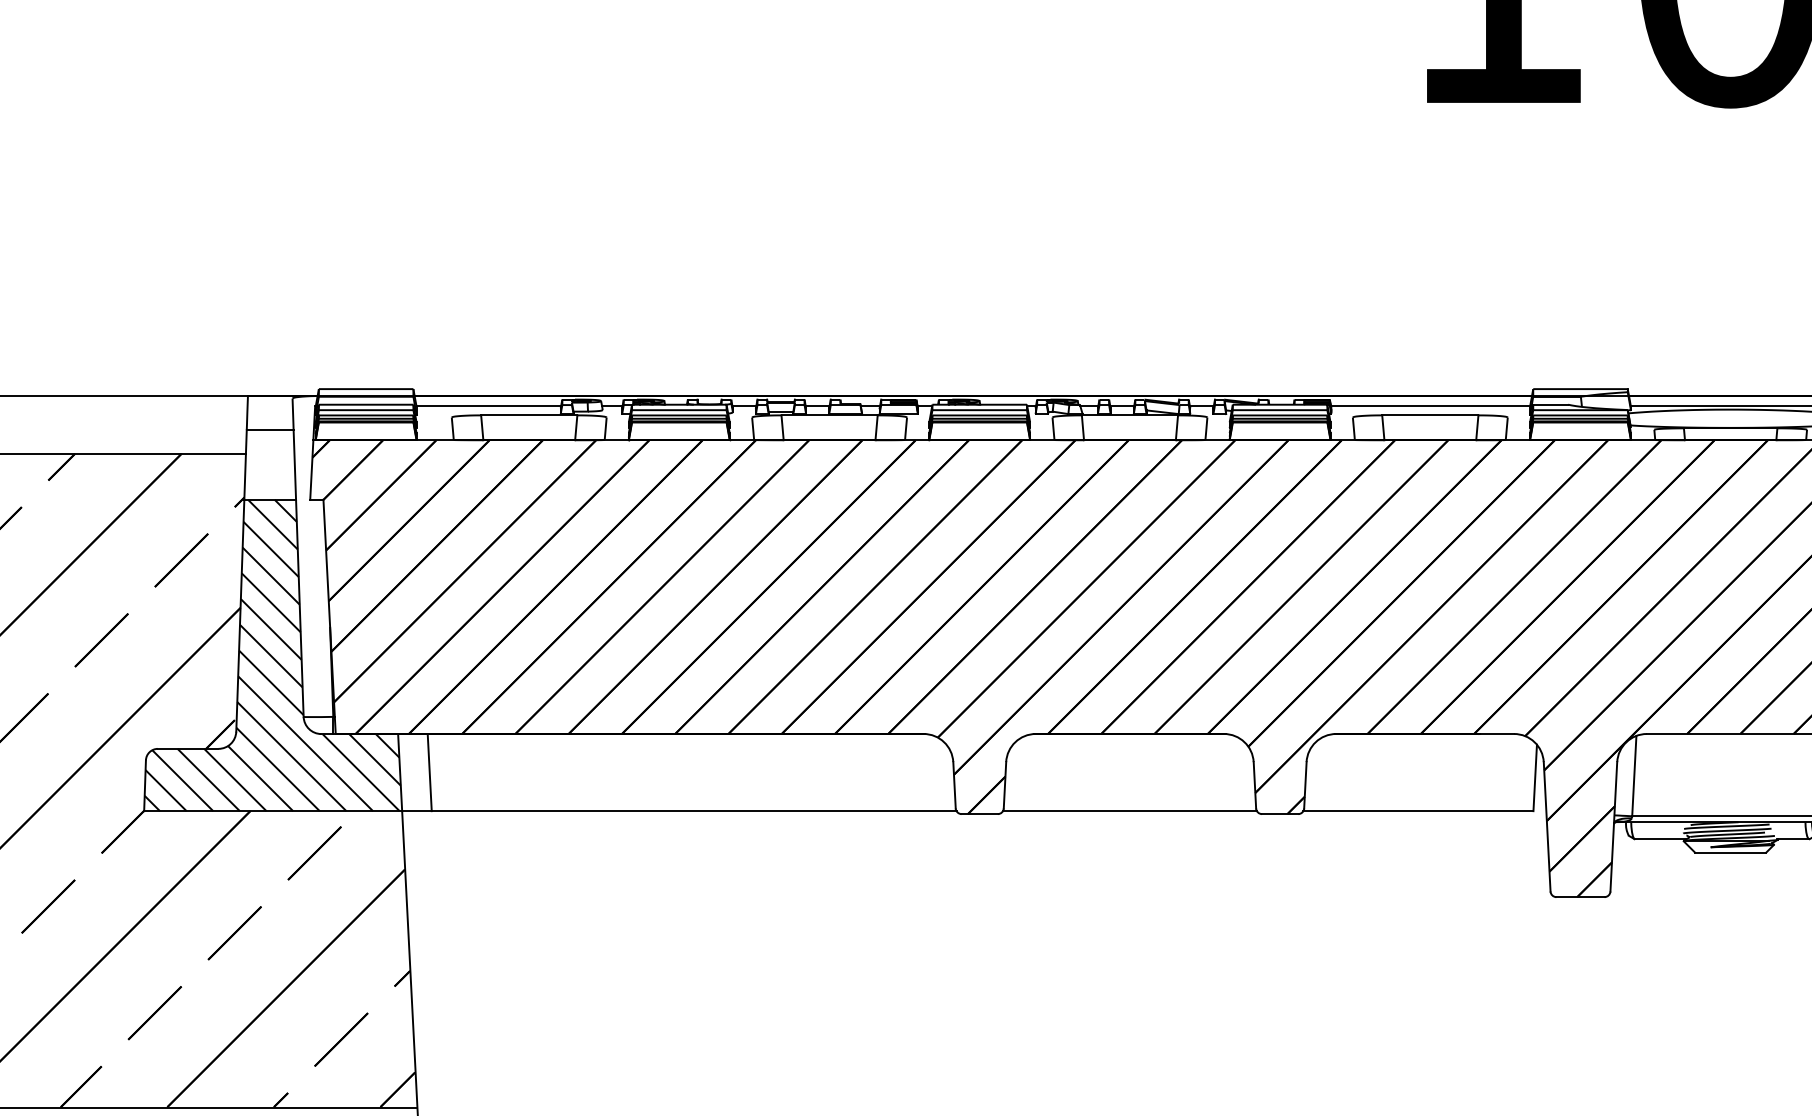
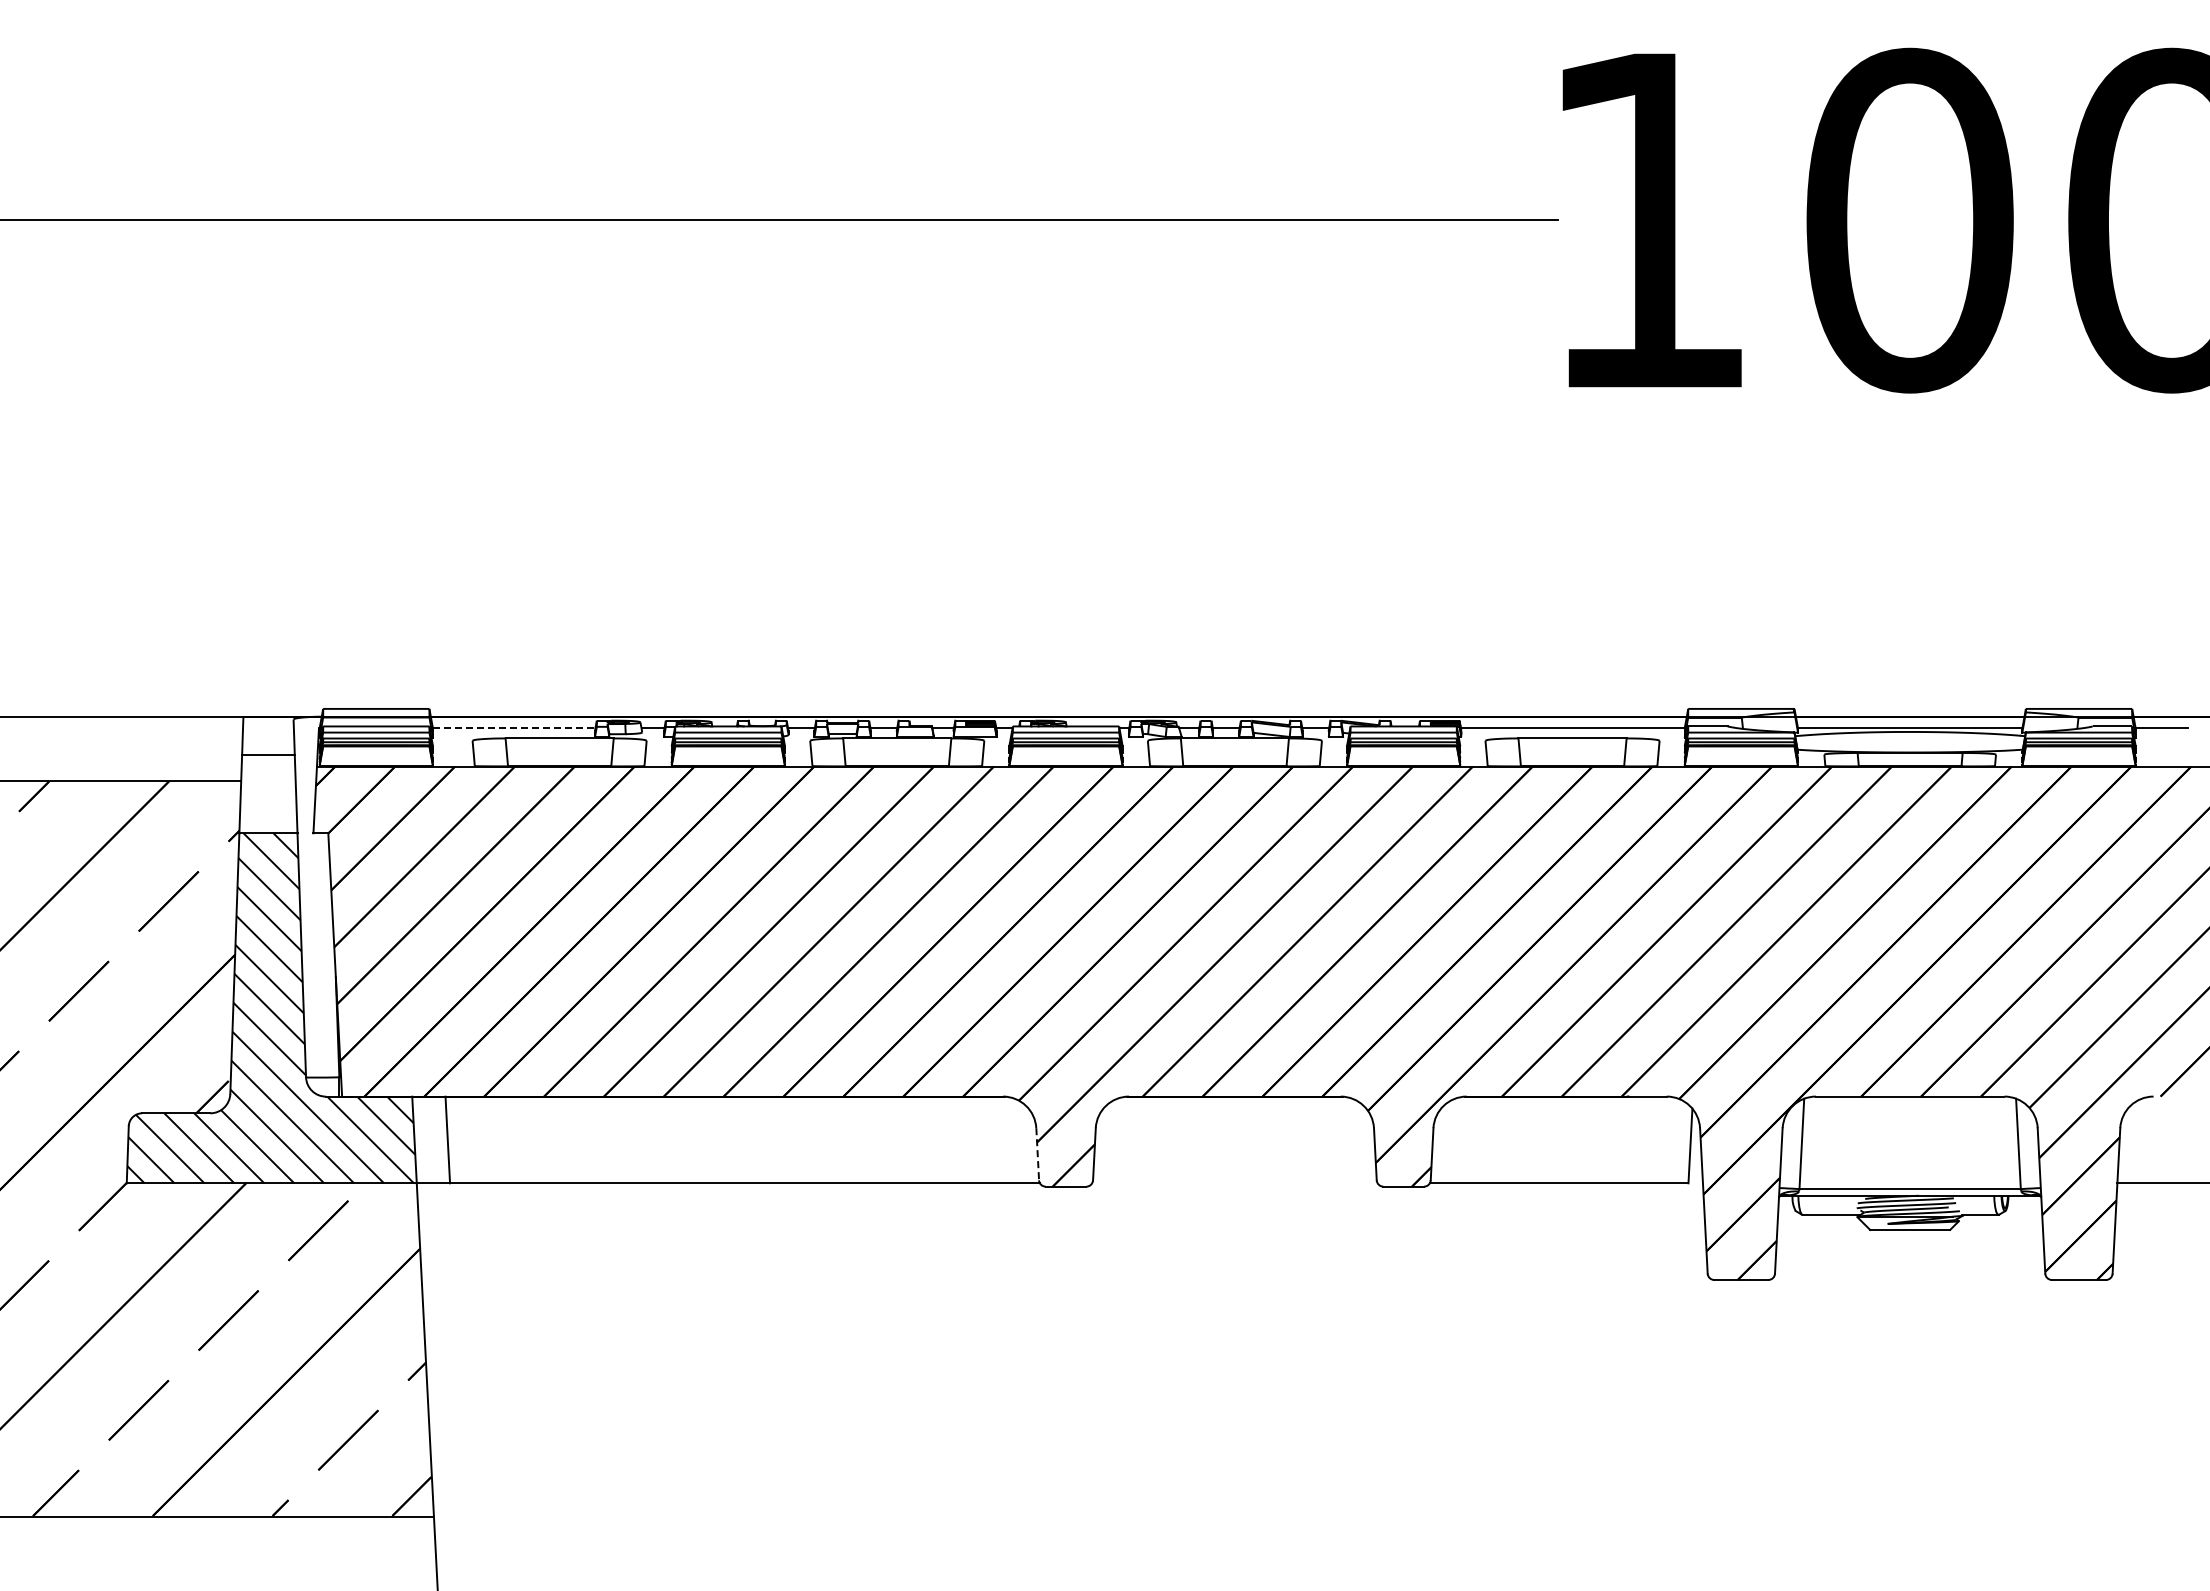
line: (489, 406) -> (514, 728), solid -> dashed
line: (954, 785) -> (1037, 1154), solid -> dashed
line: (1129, 811) -> (1234, 1183), removed

